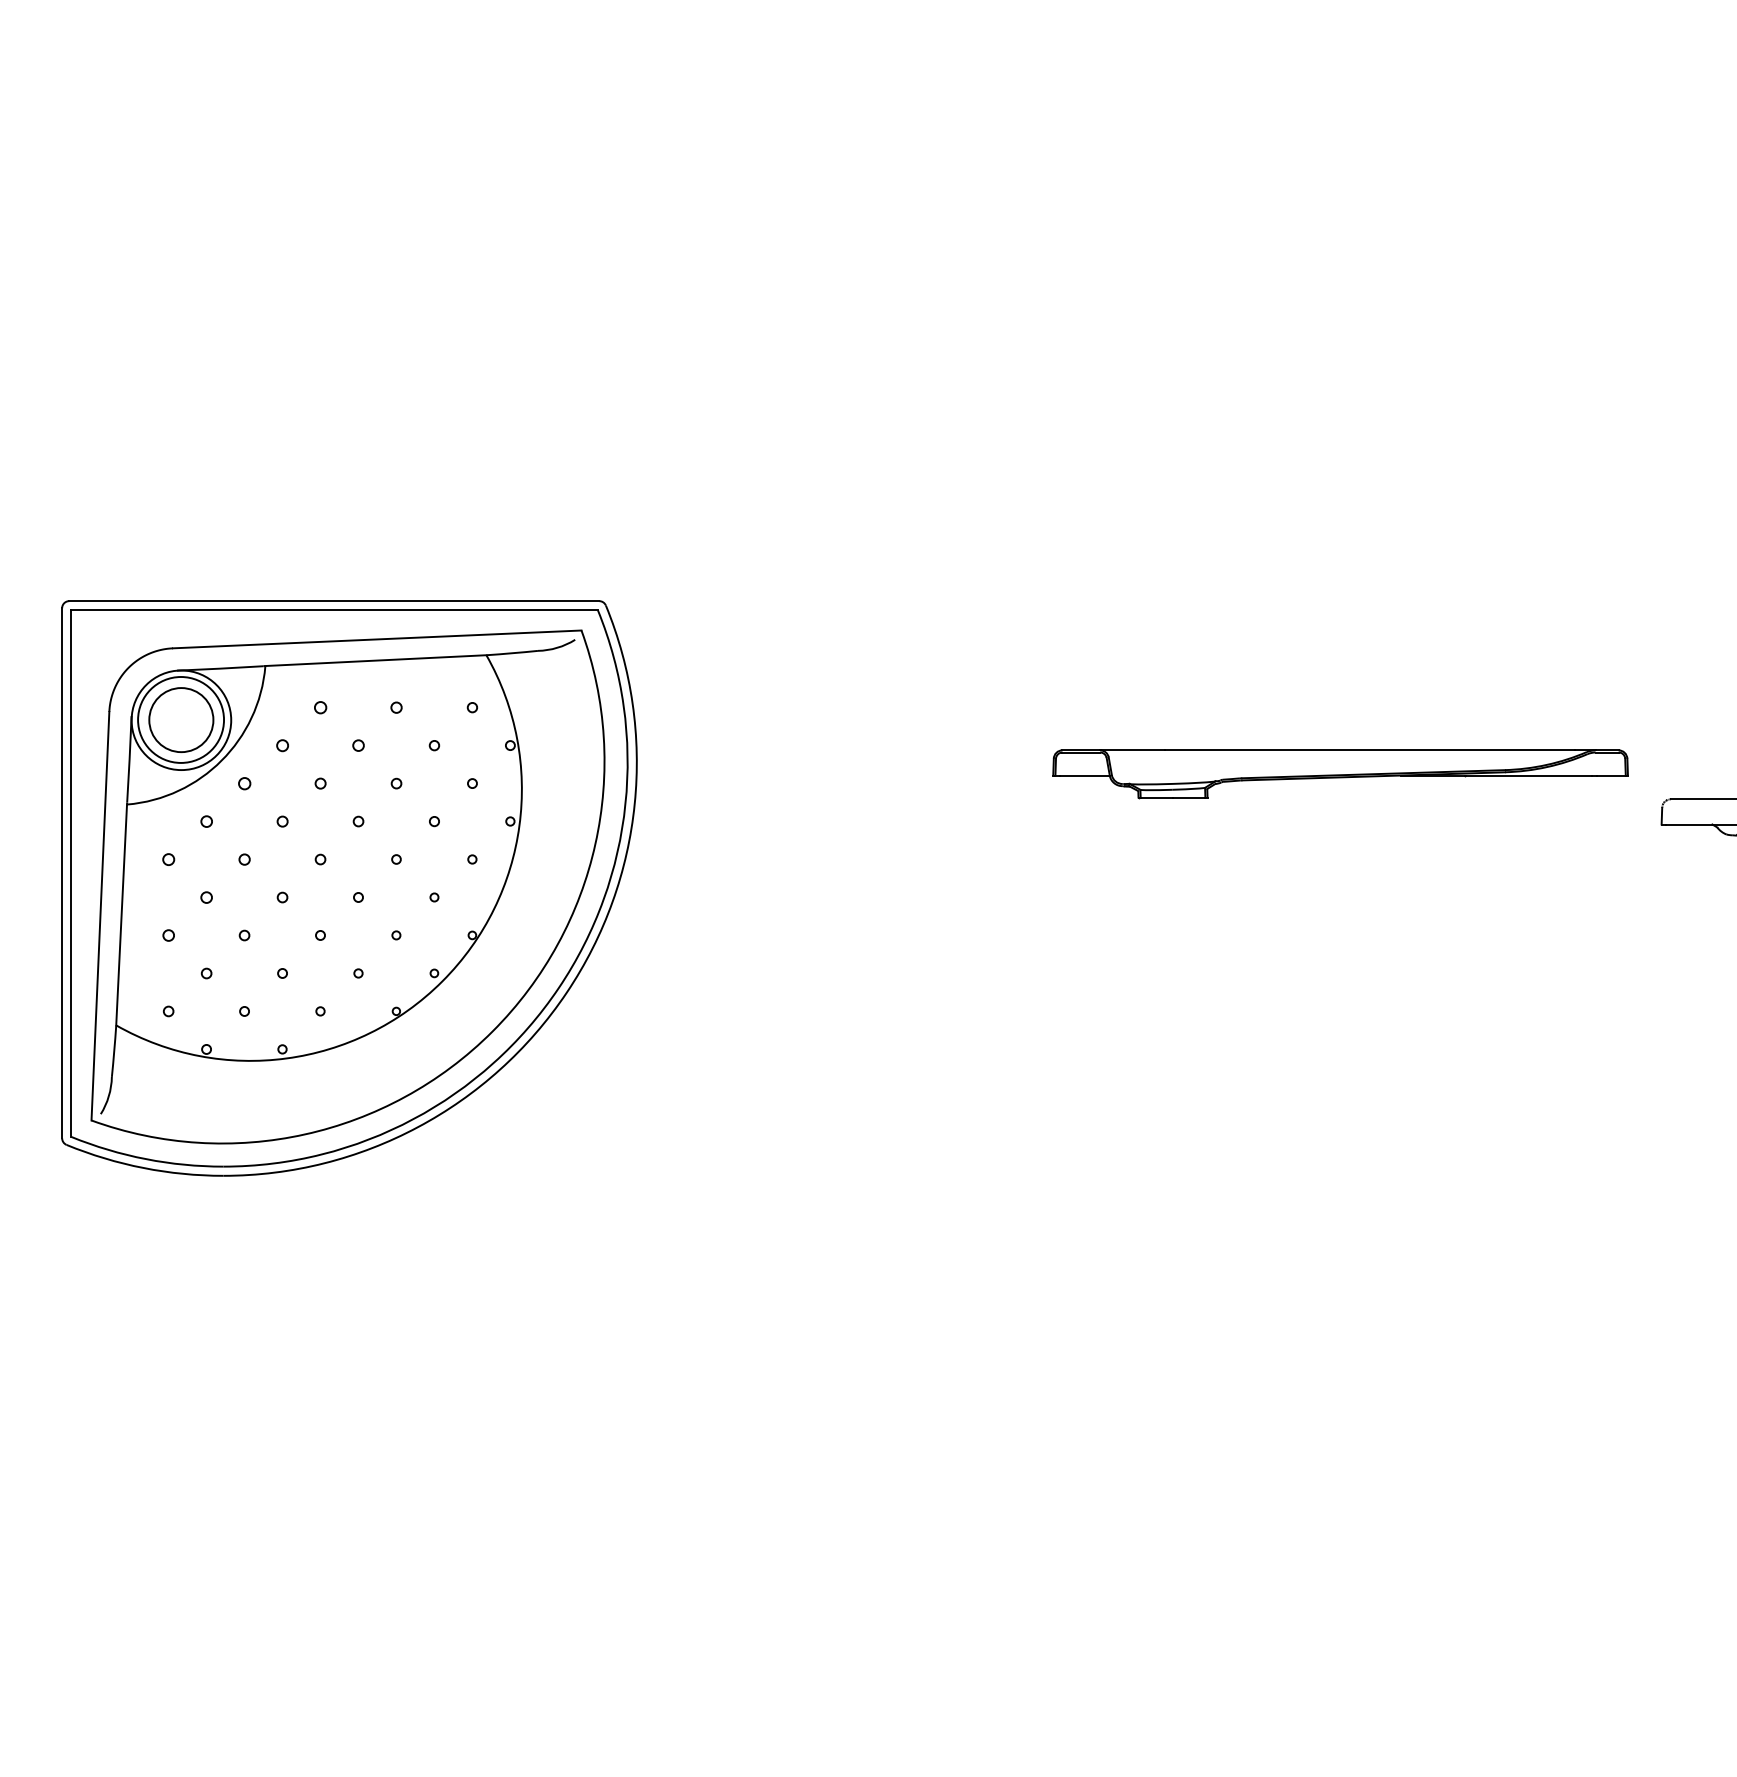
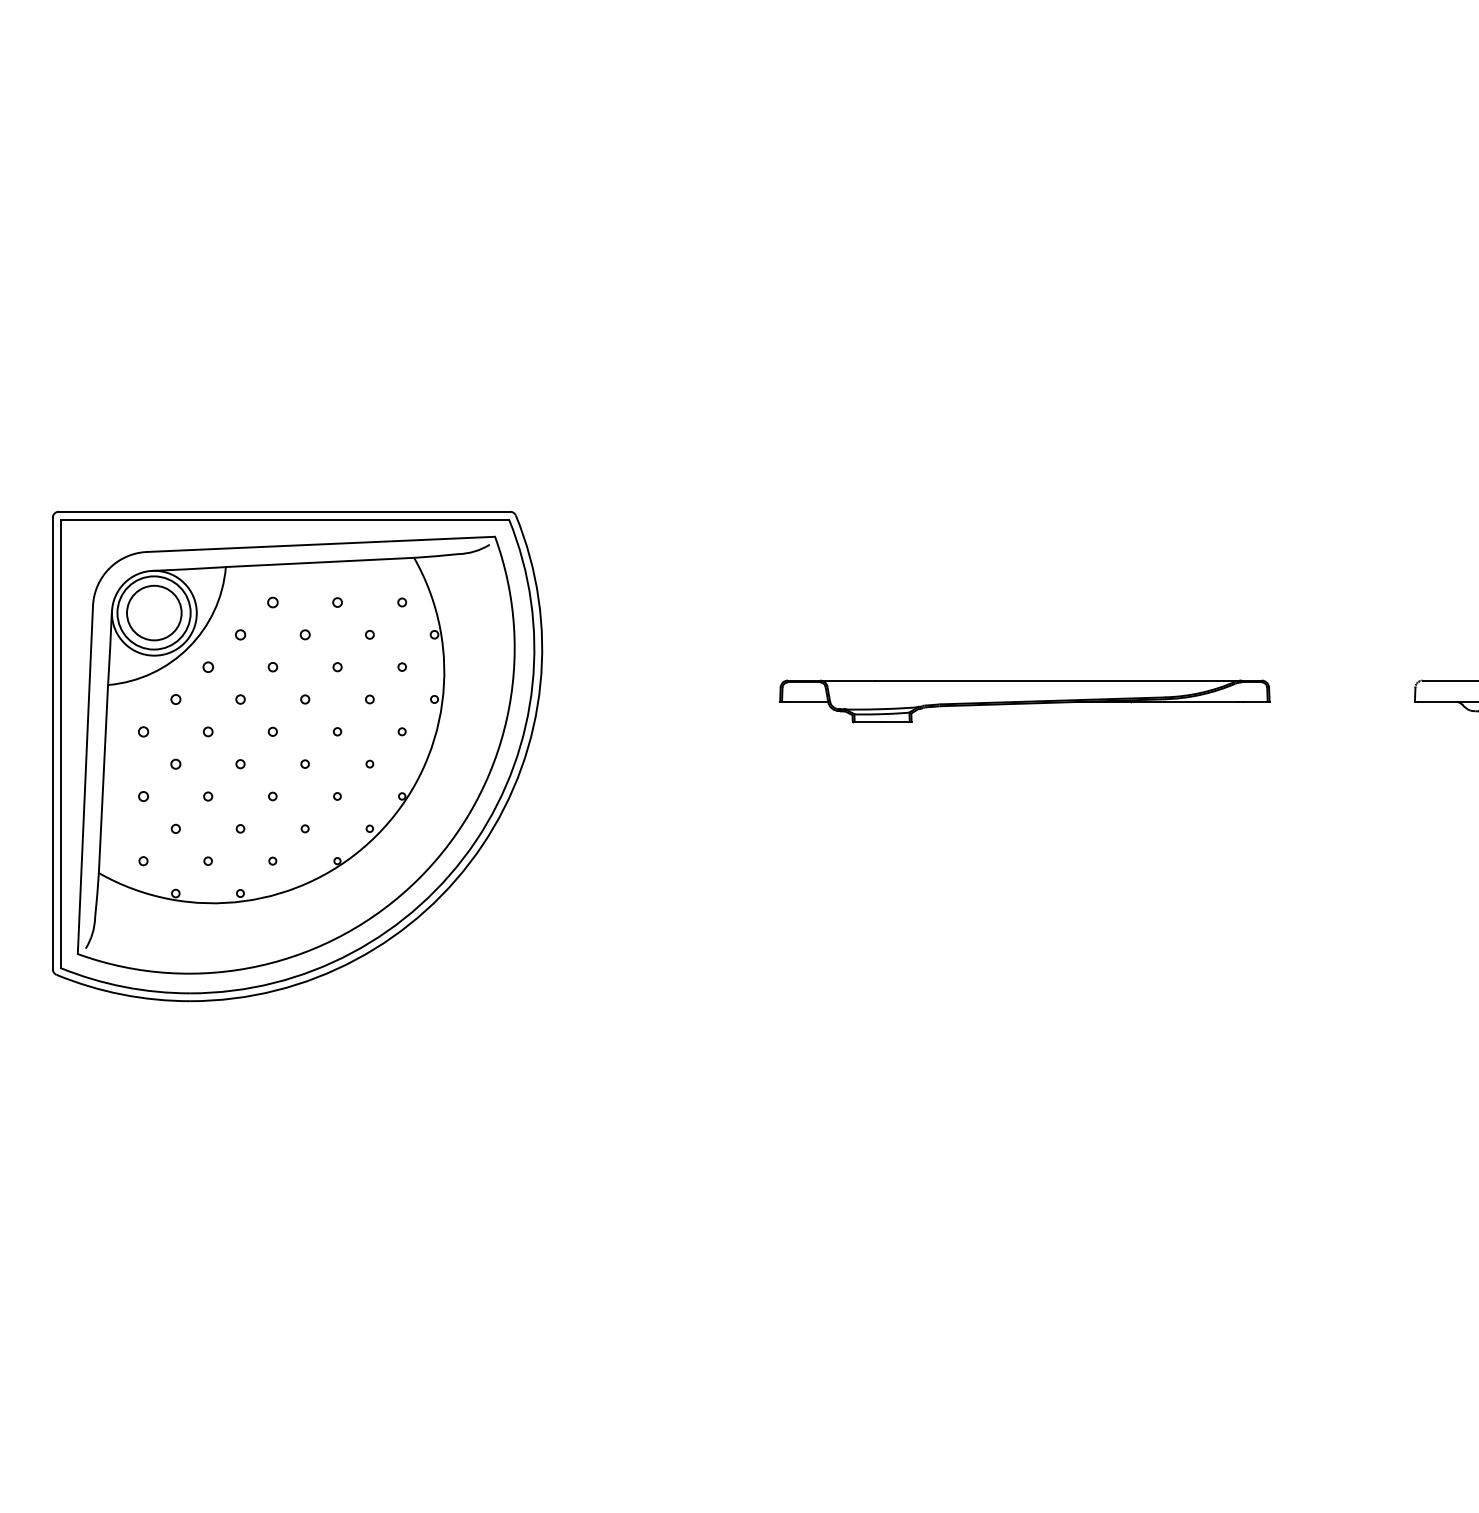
part: (1340, 774) -> (1024, 701), moved

